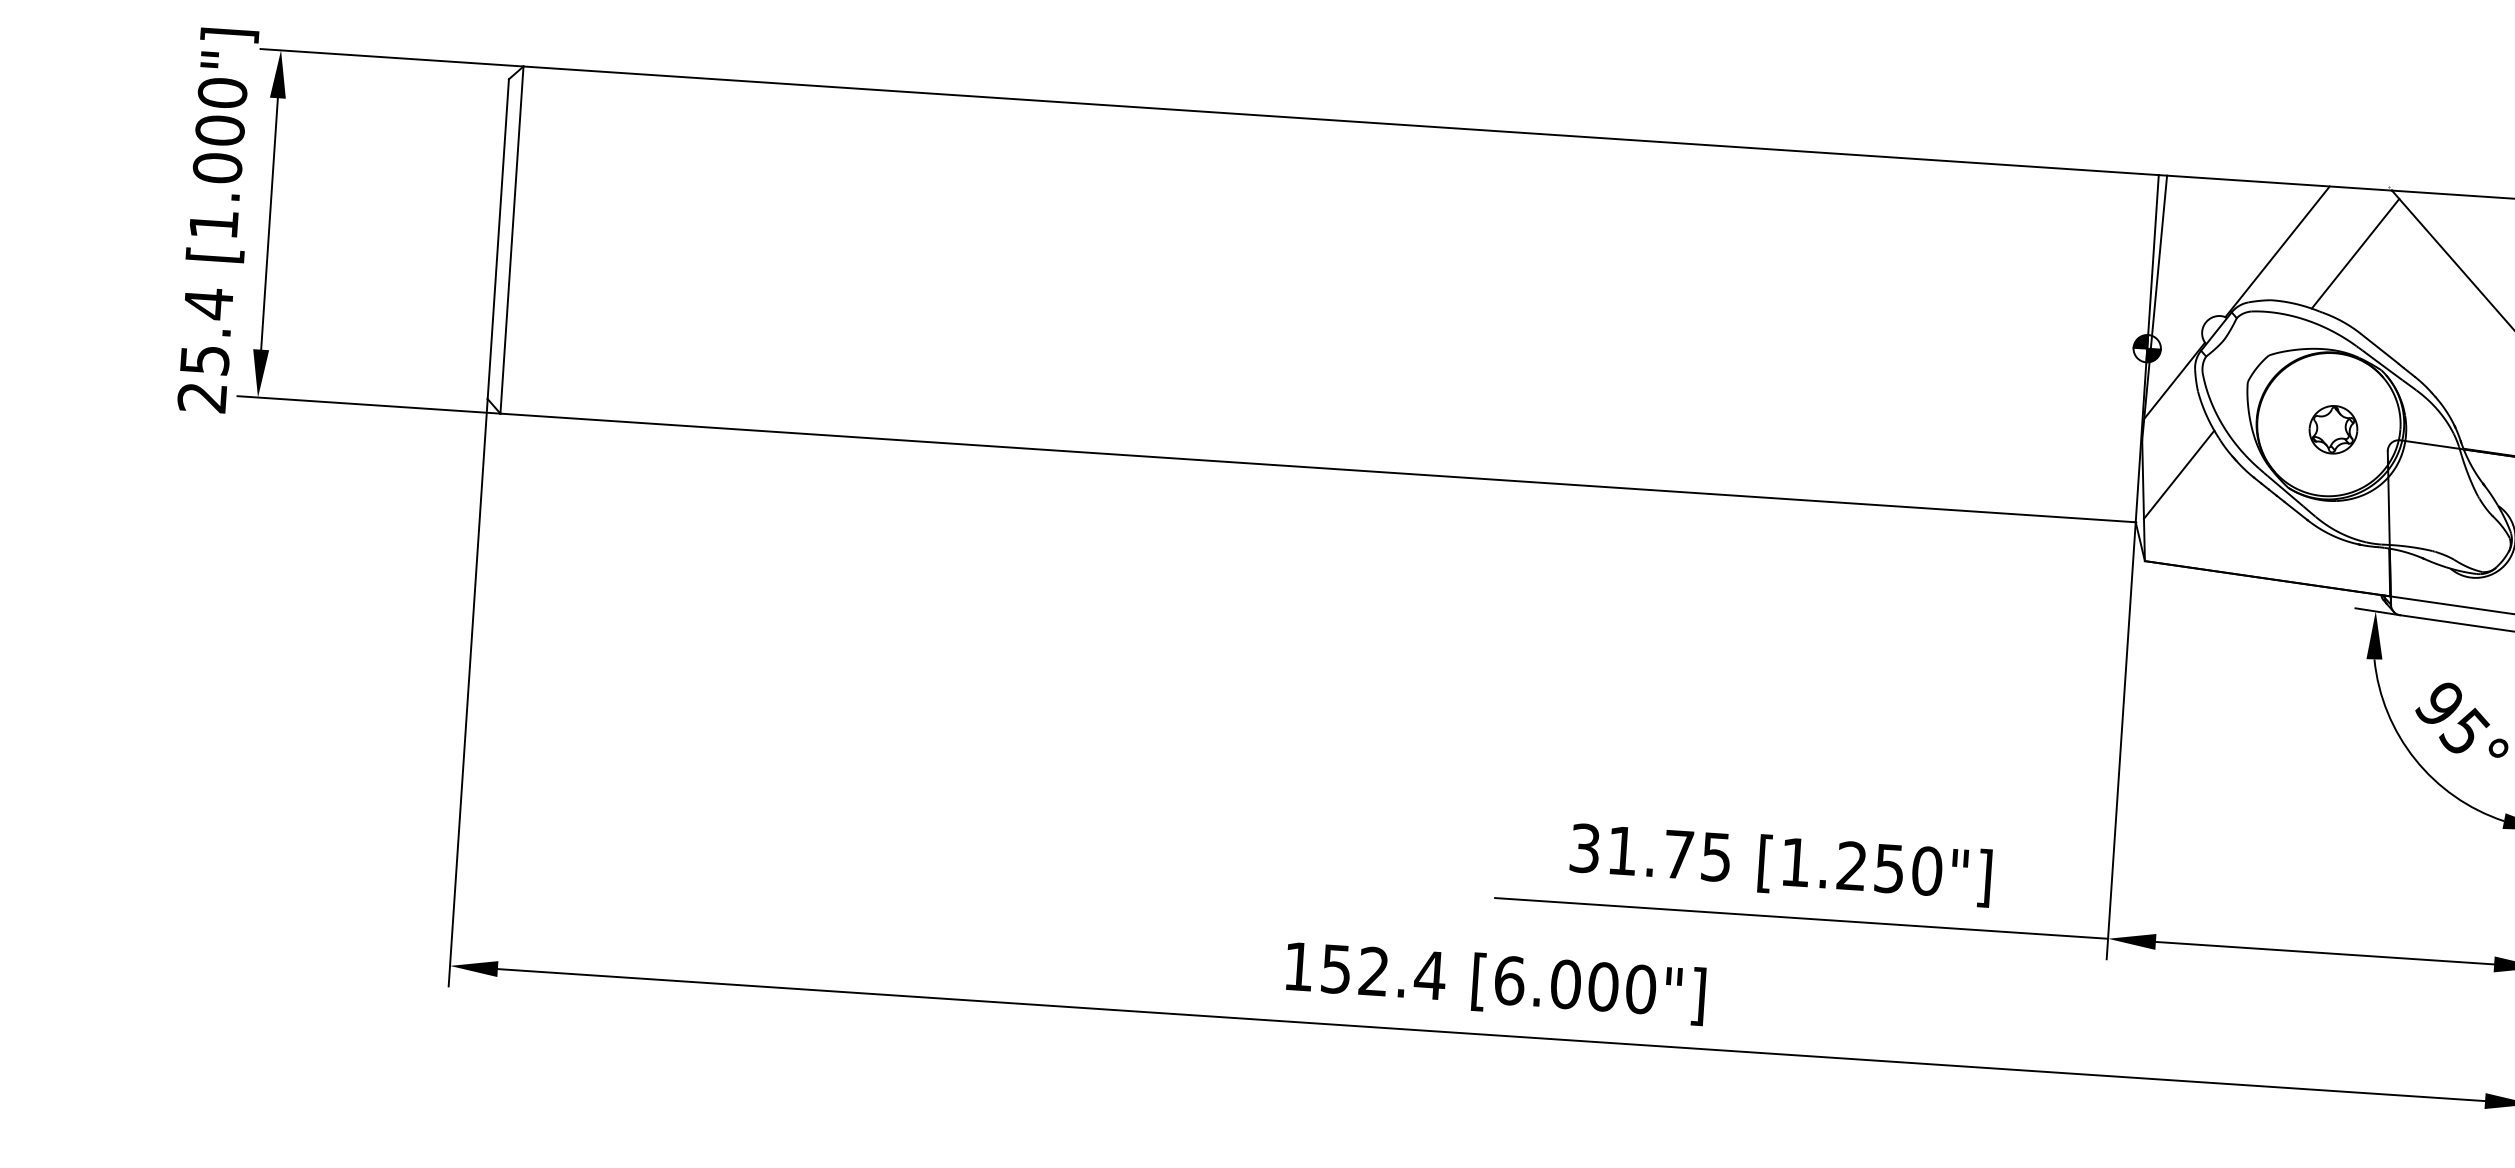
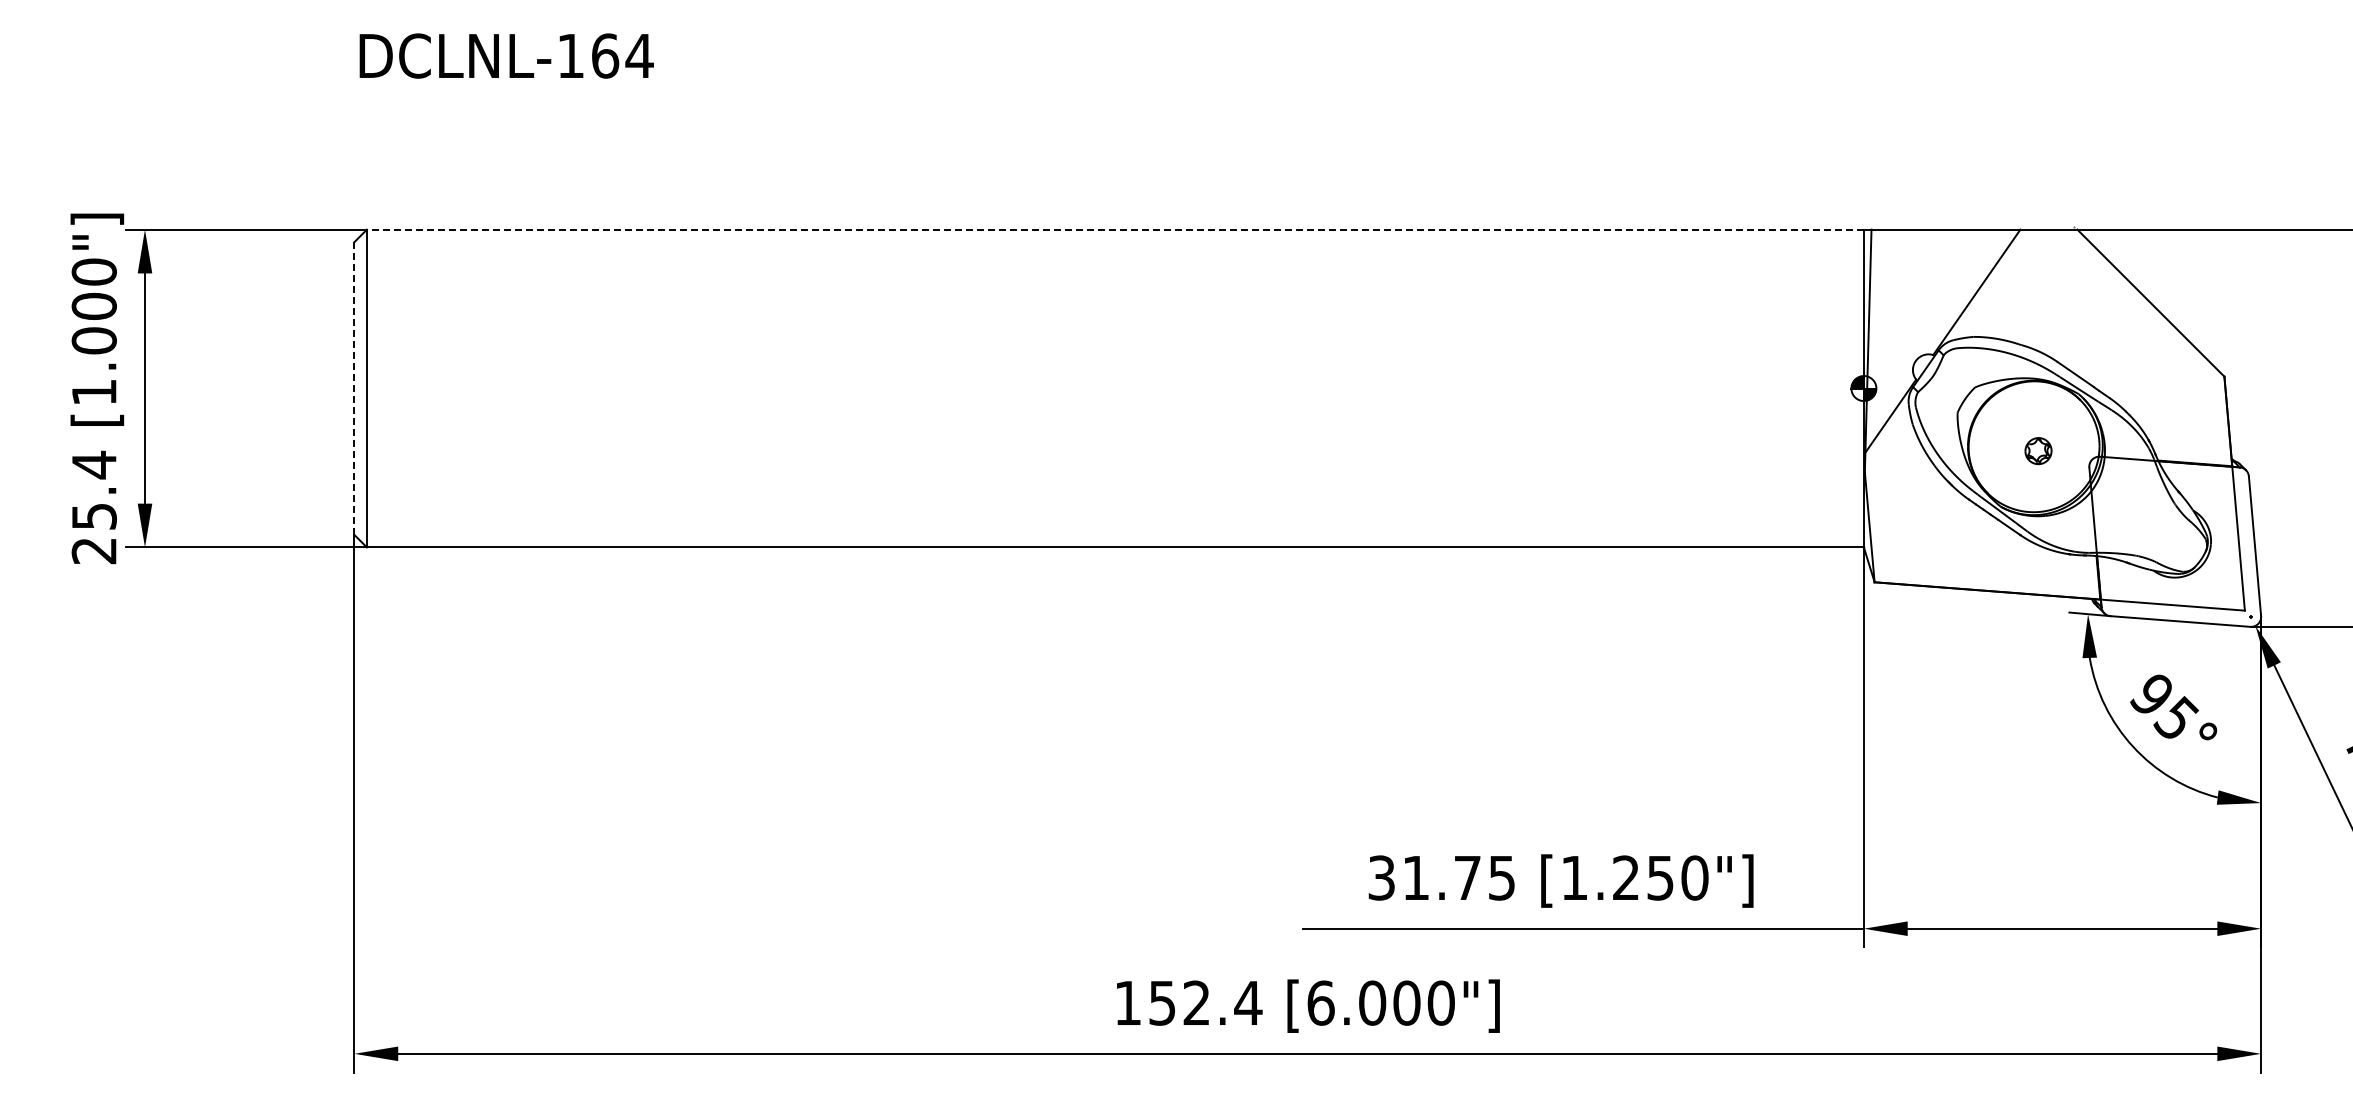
line: (1340, 120) -> (1114, 229), solid -> dashed
line: (498, 239) -> (354, 388), solid -> dashed
line: (2354, 253) -> (2047, 289), removed
part: (2333, 429) -> (2038, 450), size x0.6
line: (2179, 474) -> (1900, 501), removed

